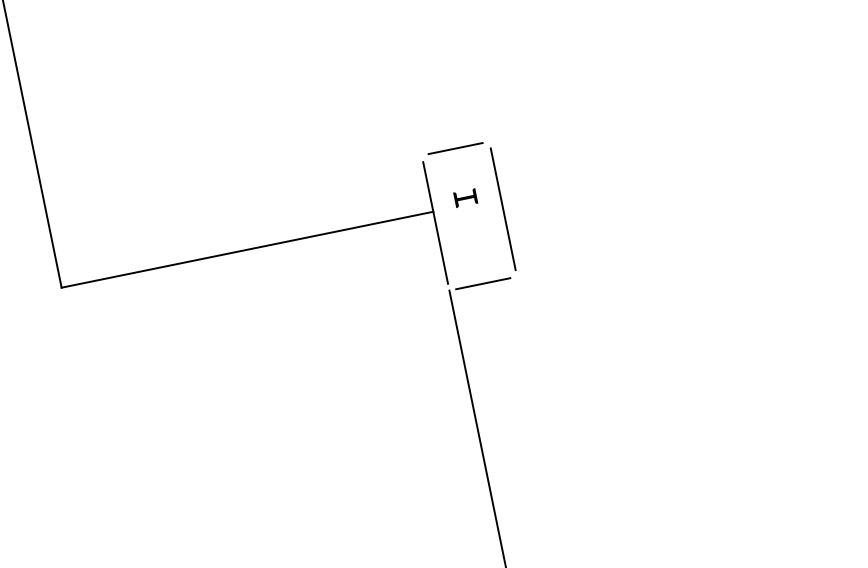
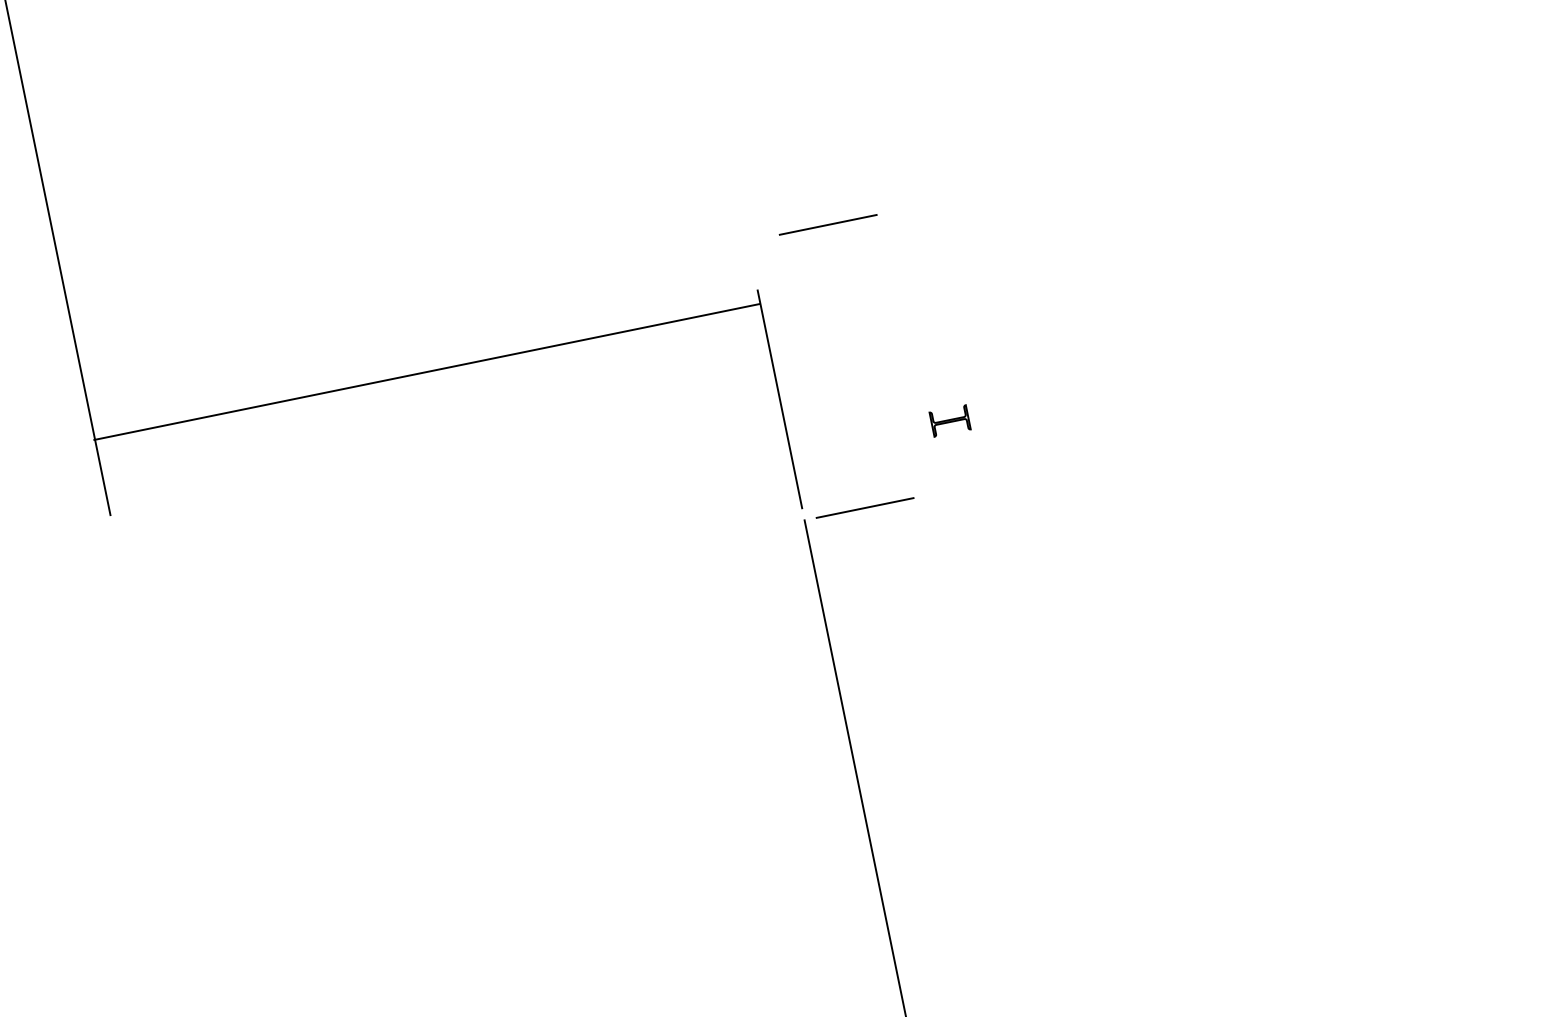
line: (455, 148) -> (828, 224), moved
part: (465, 197) -> (949, 419), moved
line: (502, 209) -> (899, 375), removed
line: (247, 249) -> (427, 371), moved

